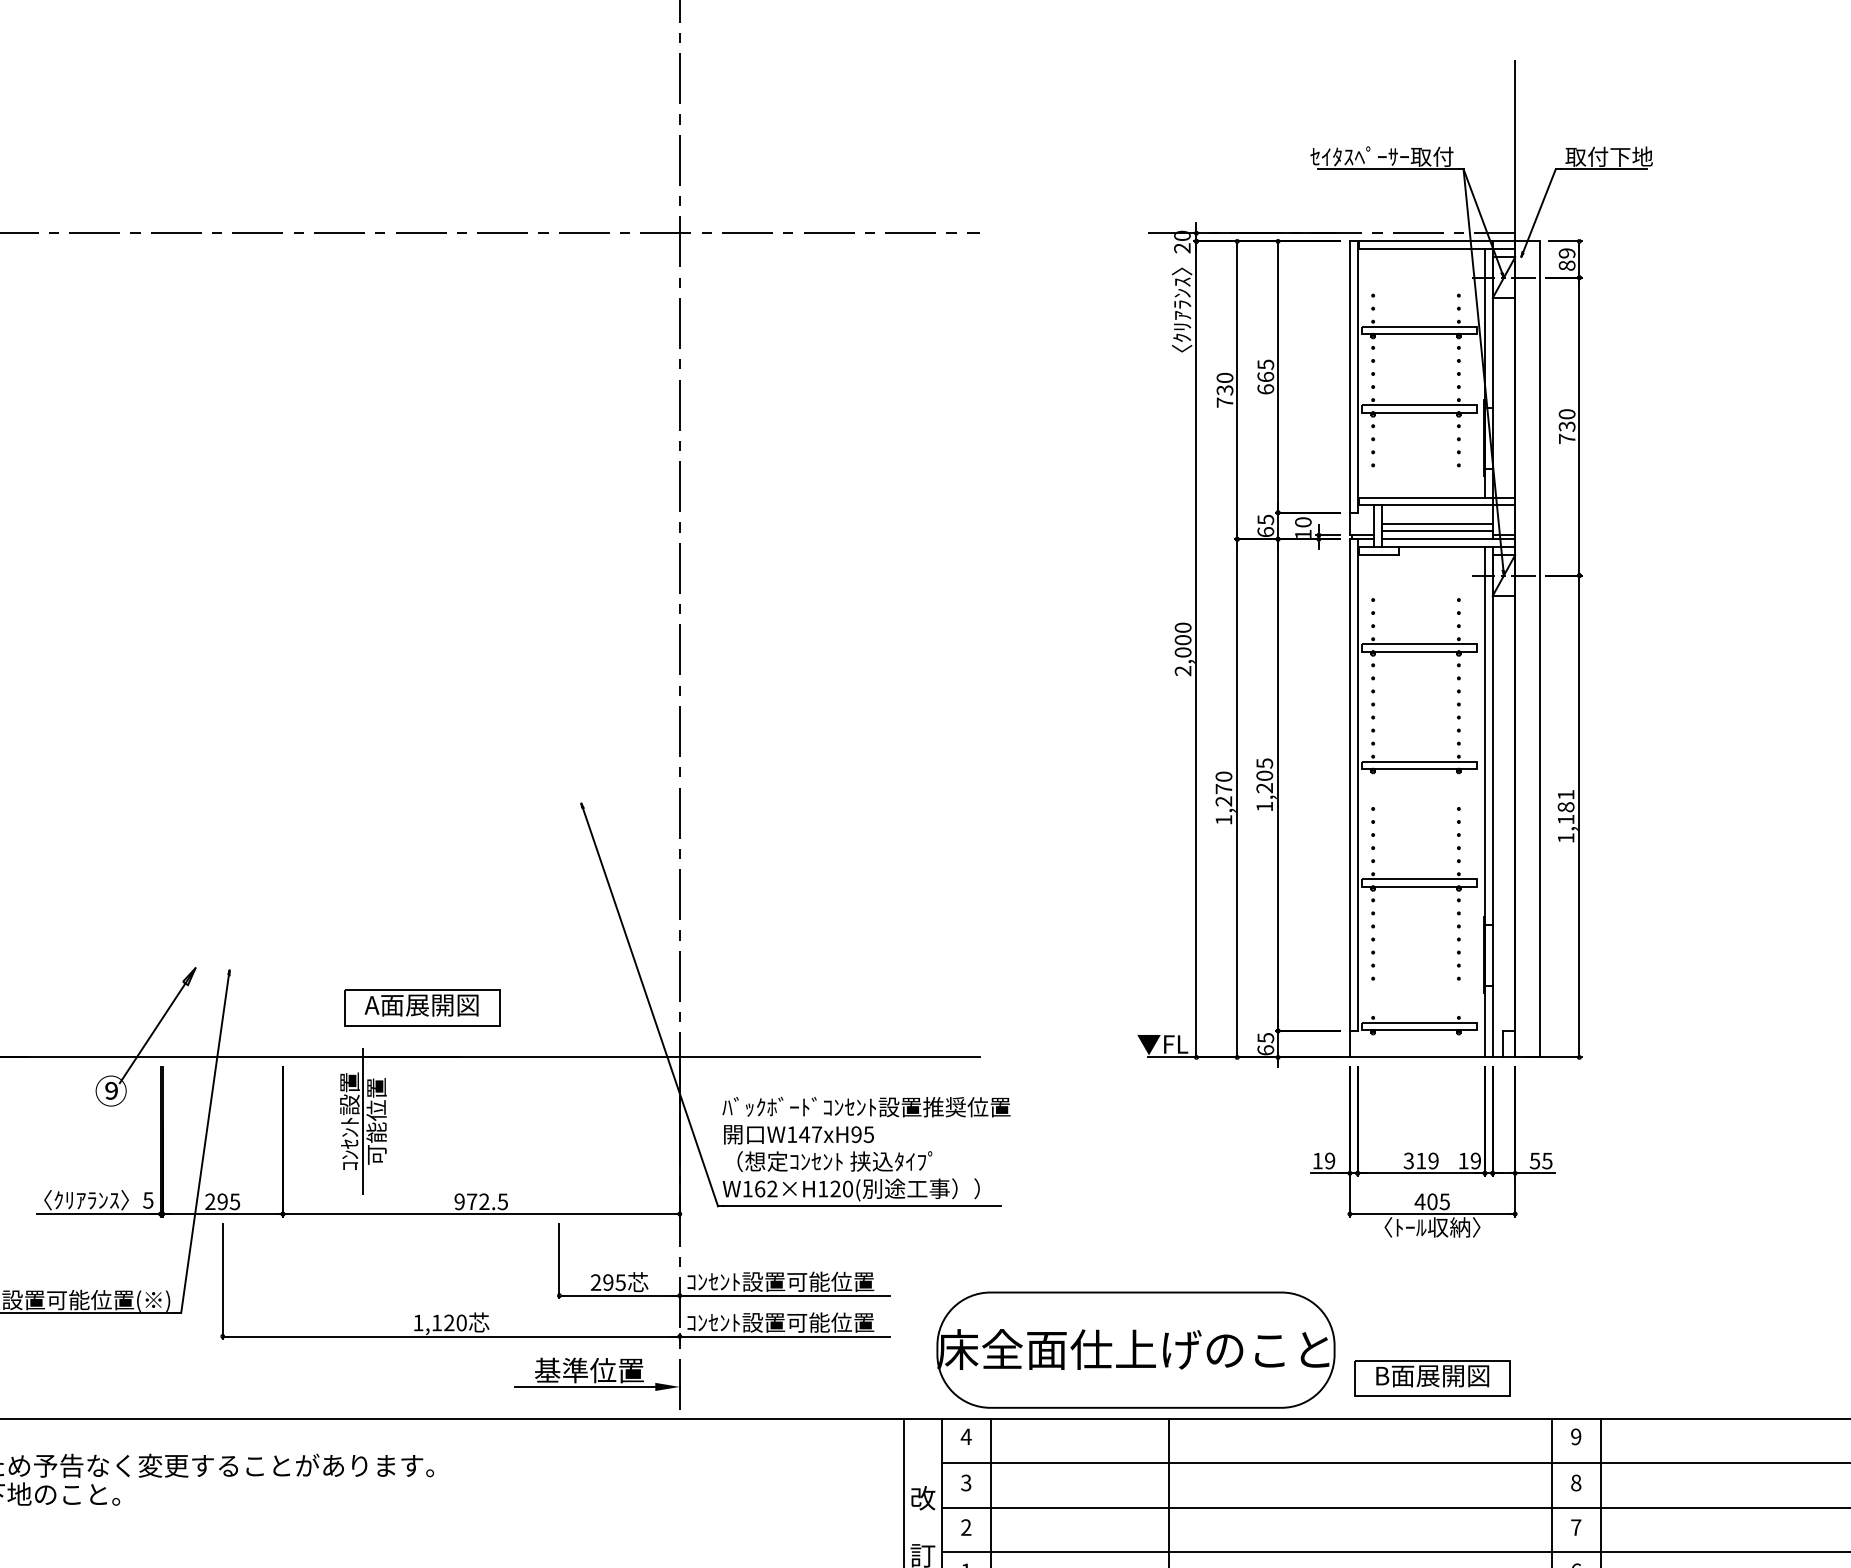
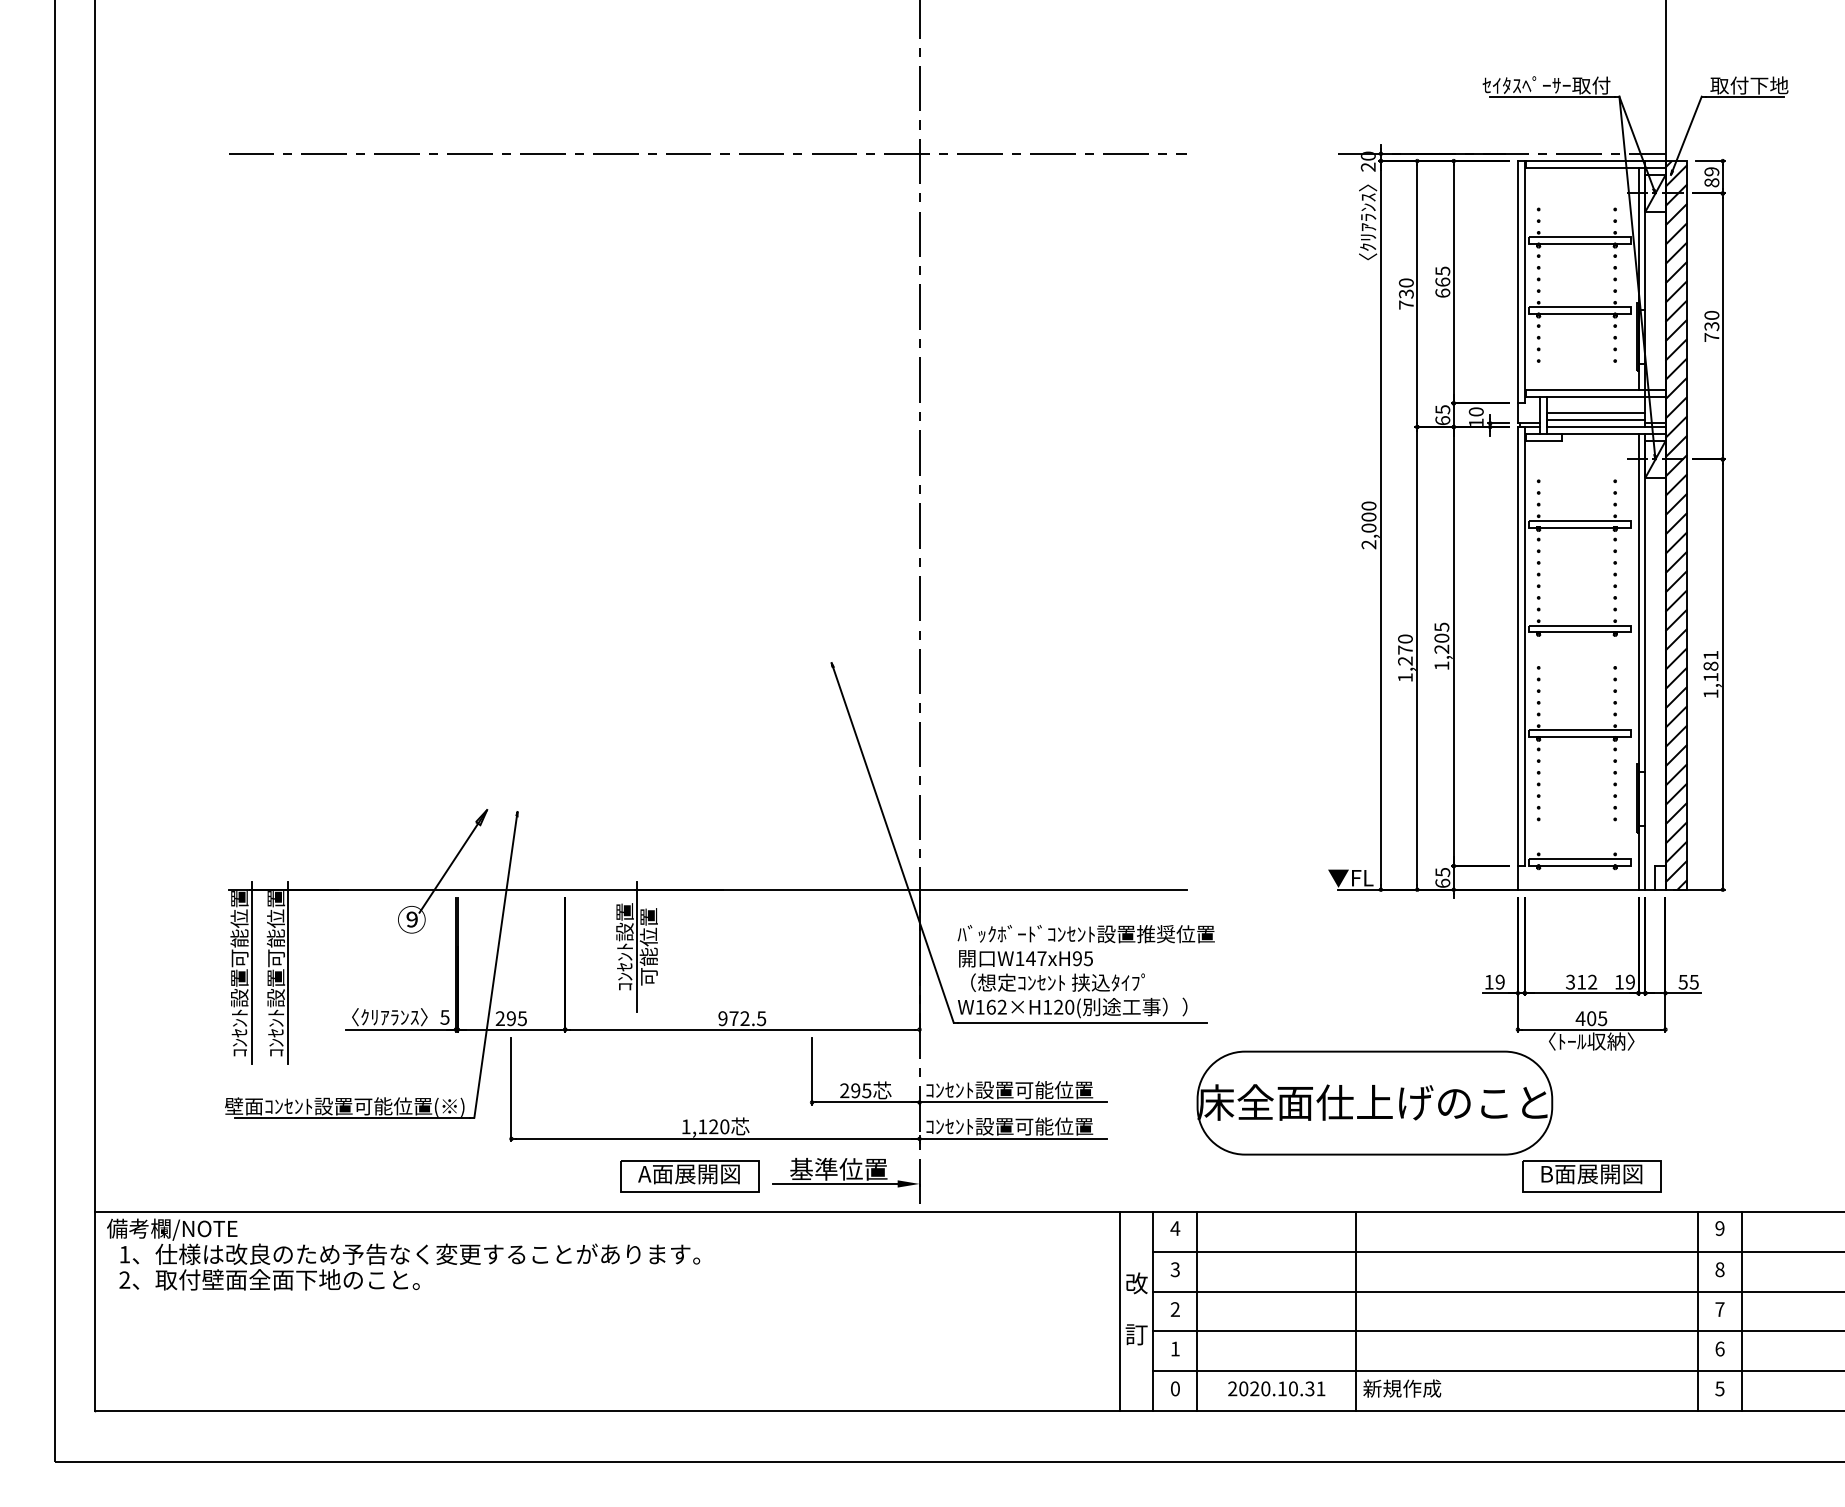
hatch: (1527, 649) -> (1676, 525), added
part: (422, 1007) -> (689, 1176), moved
text: (1433, 1161) -> (1592, 982), 319 -> 312
part: (1135, 1349) -> (1374, 1102), moved

